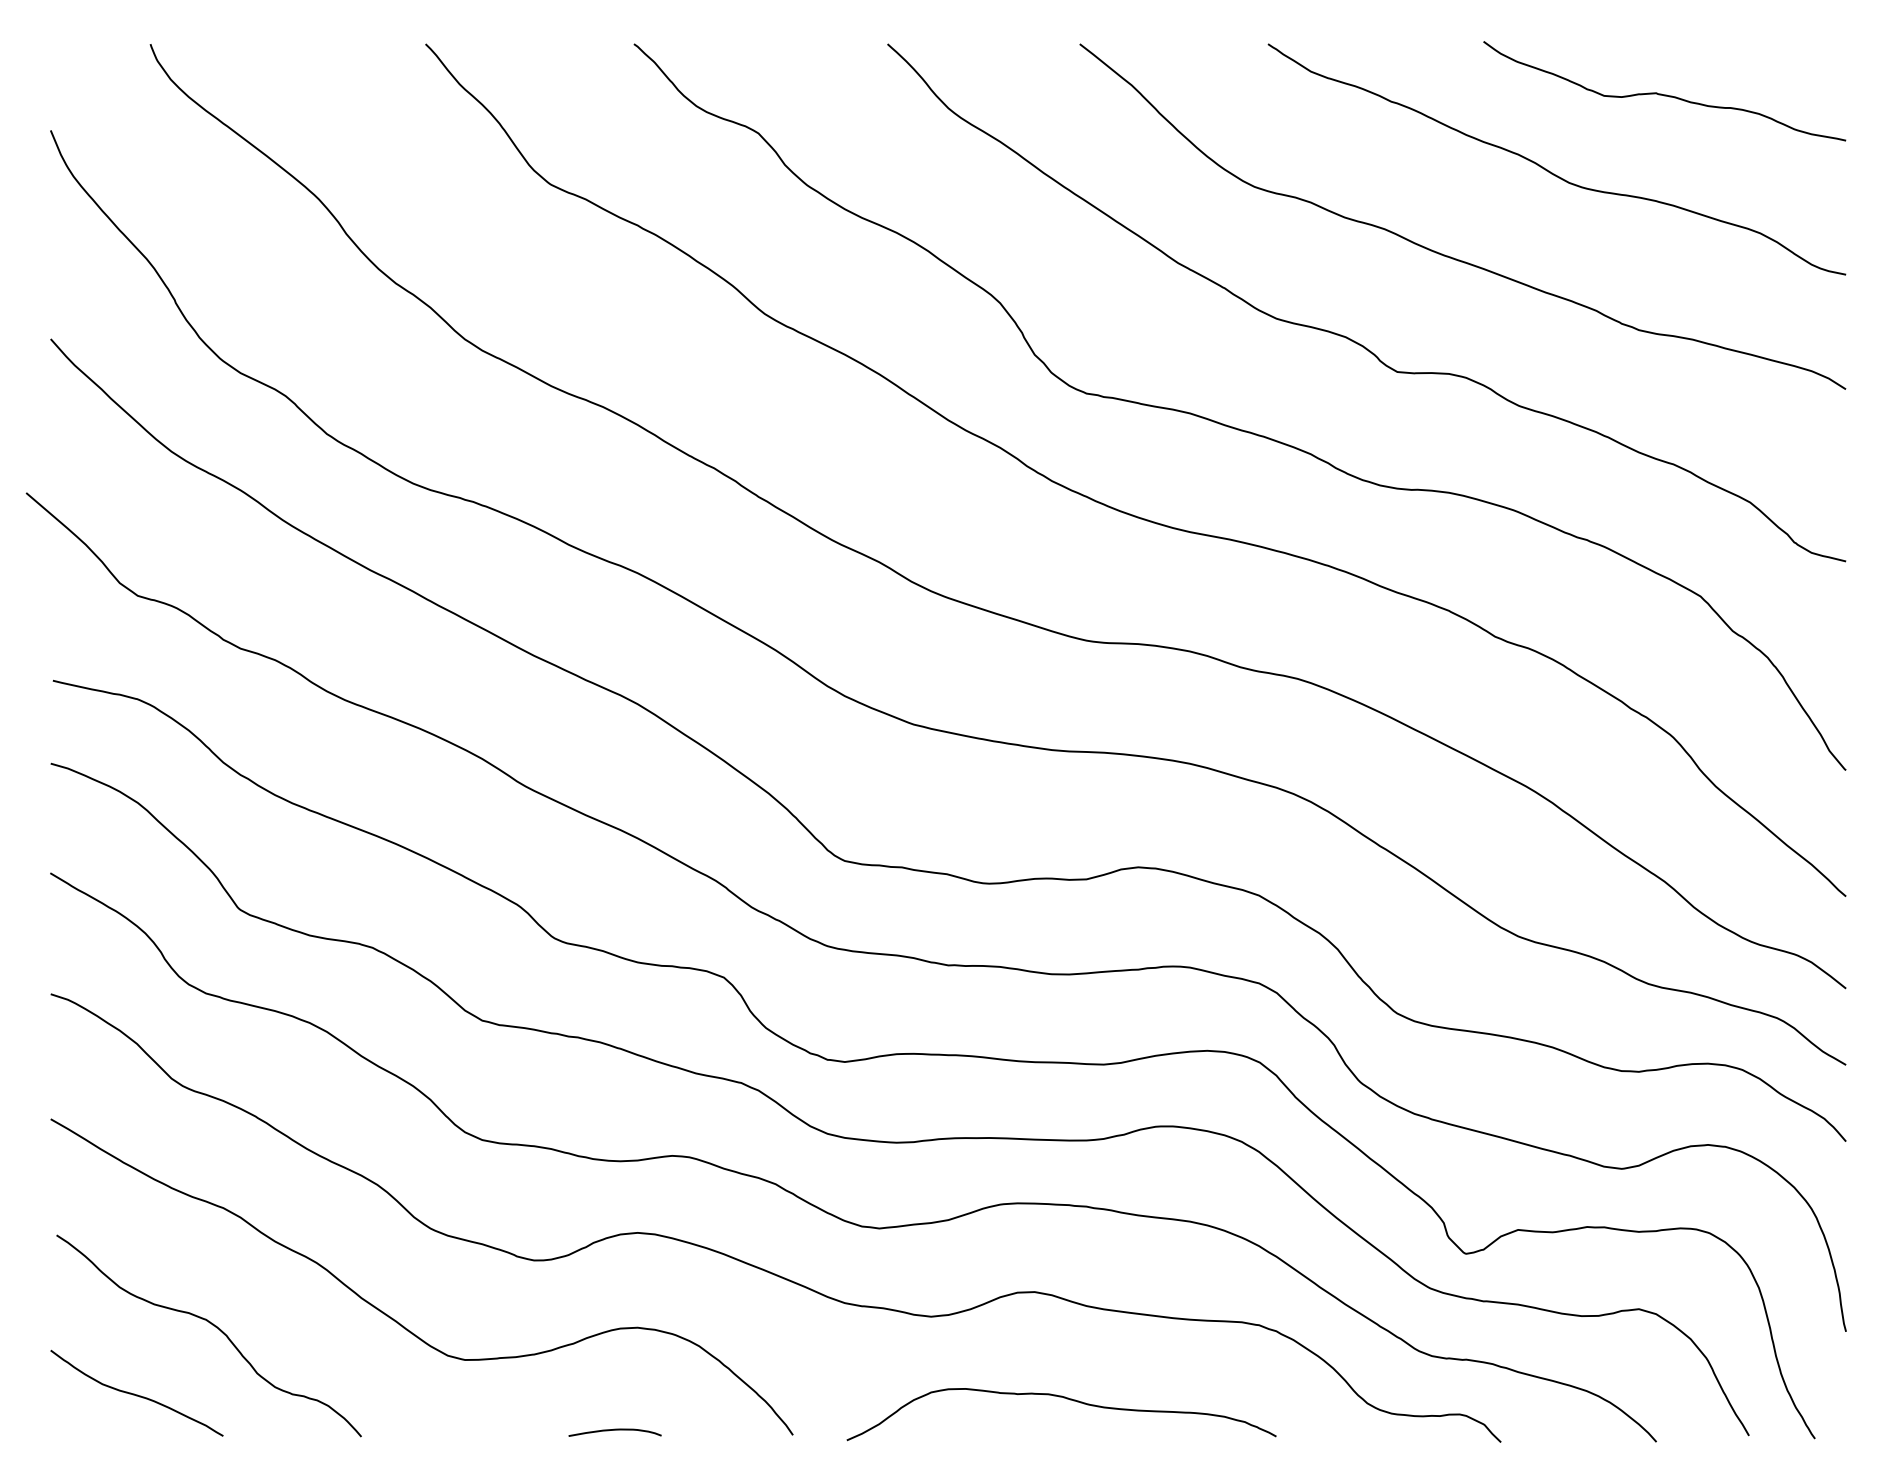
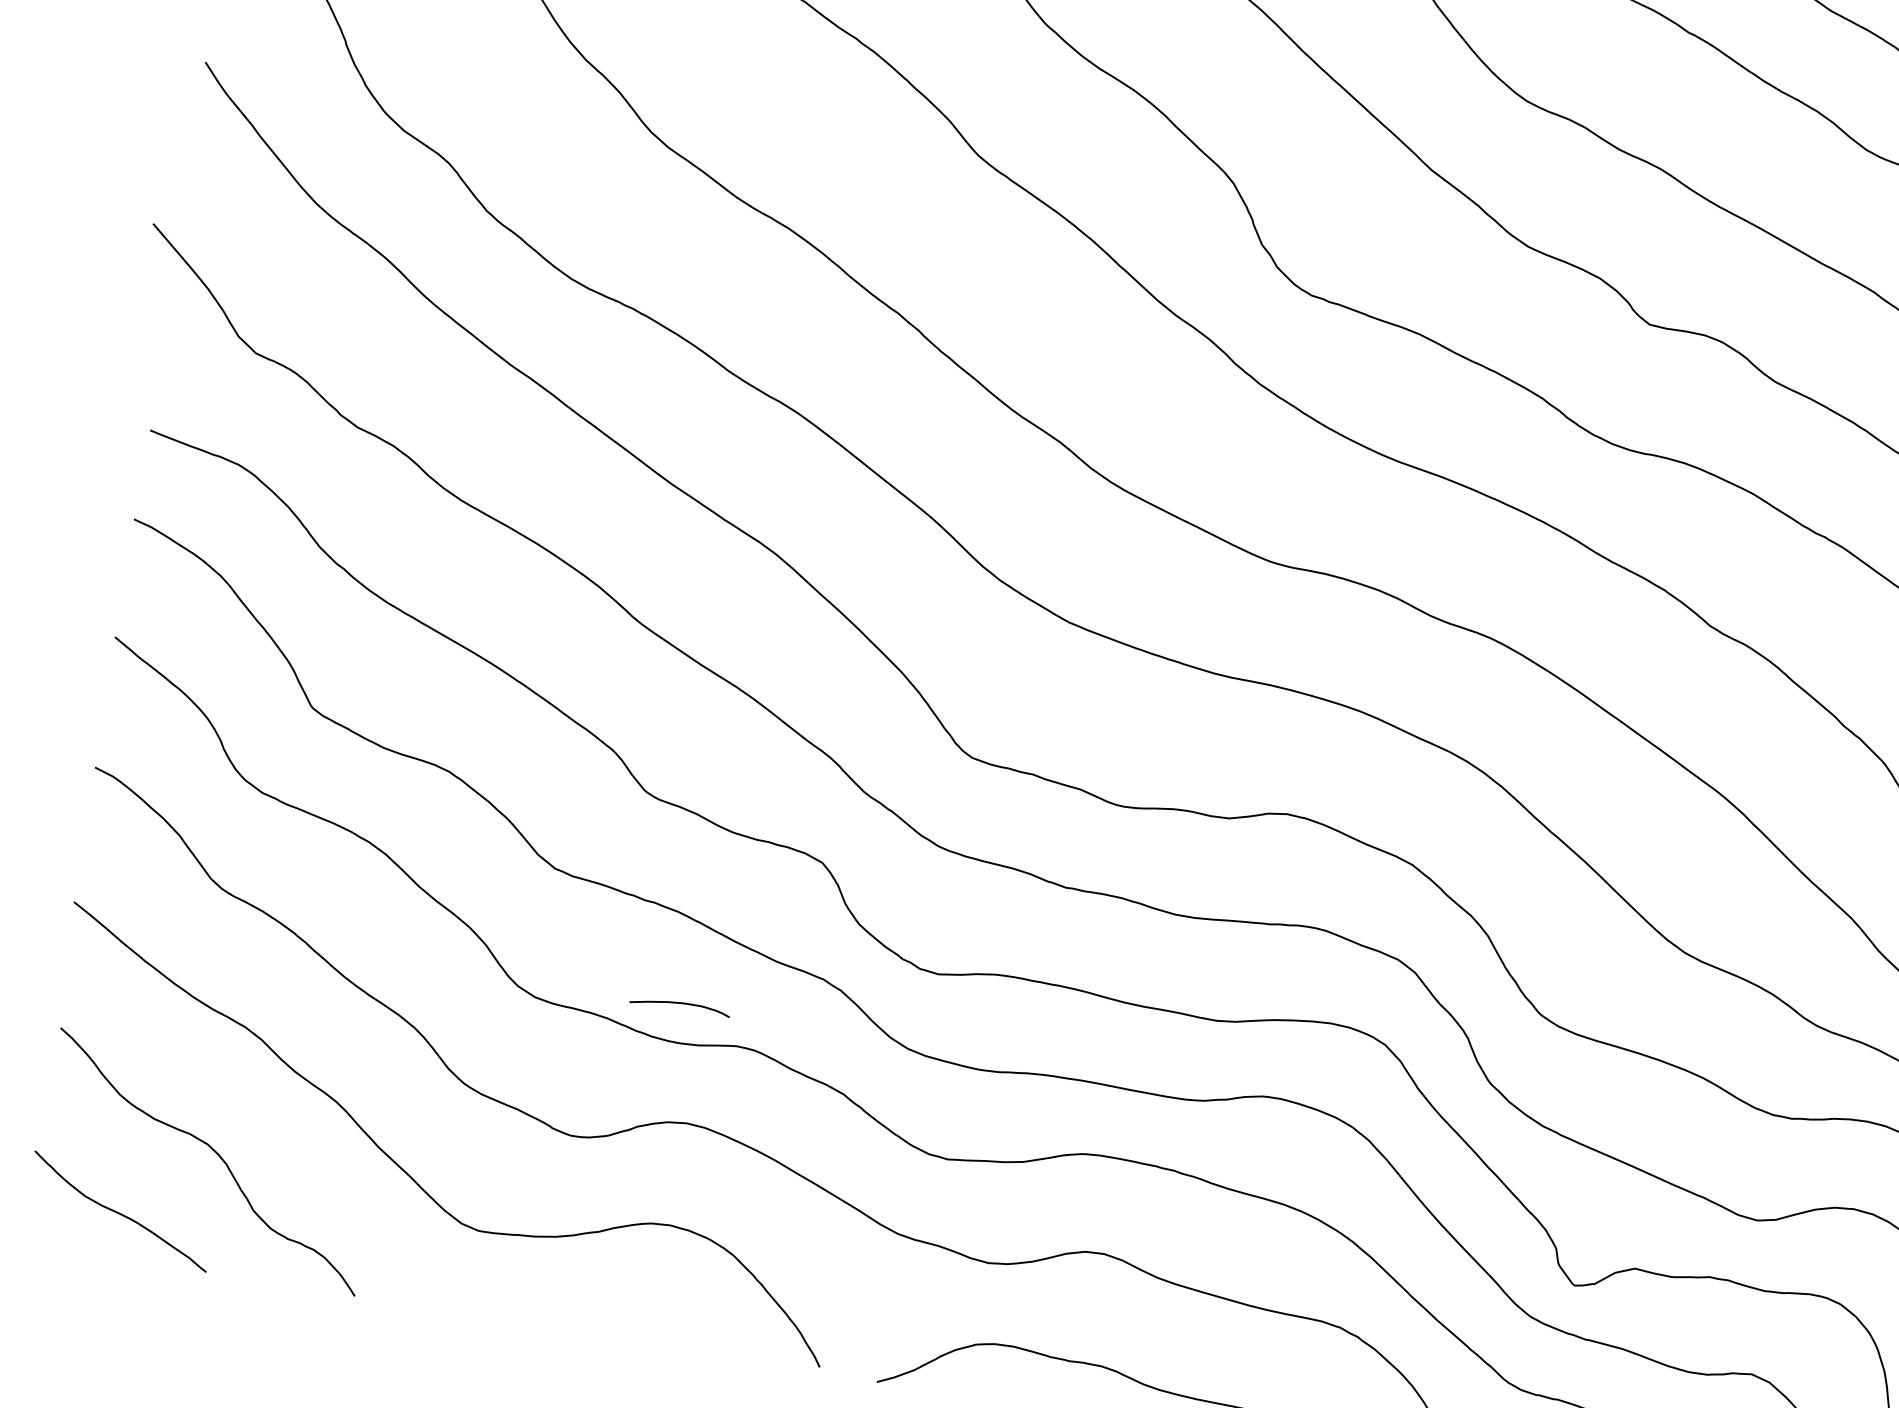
curve: (614, 1430) -> (679, 1003), moved

